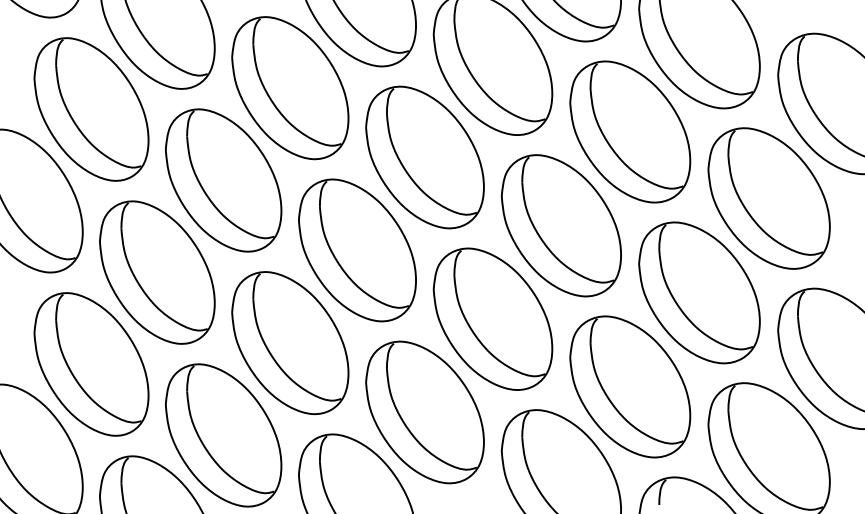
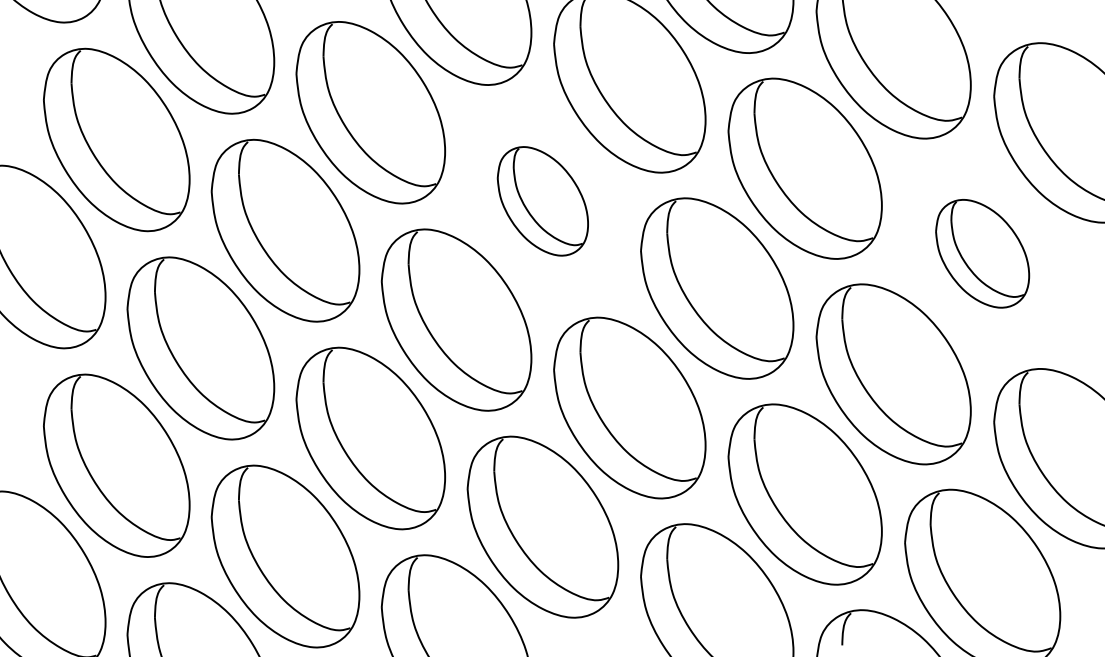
part: (424, 157) -> (542, 201), size x0.6
part: (768, 198) -> (981, 253), size x0.6

